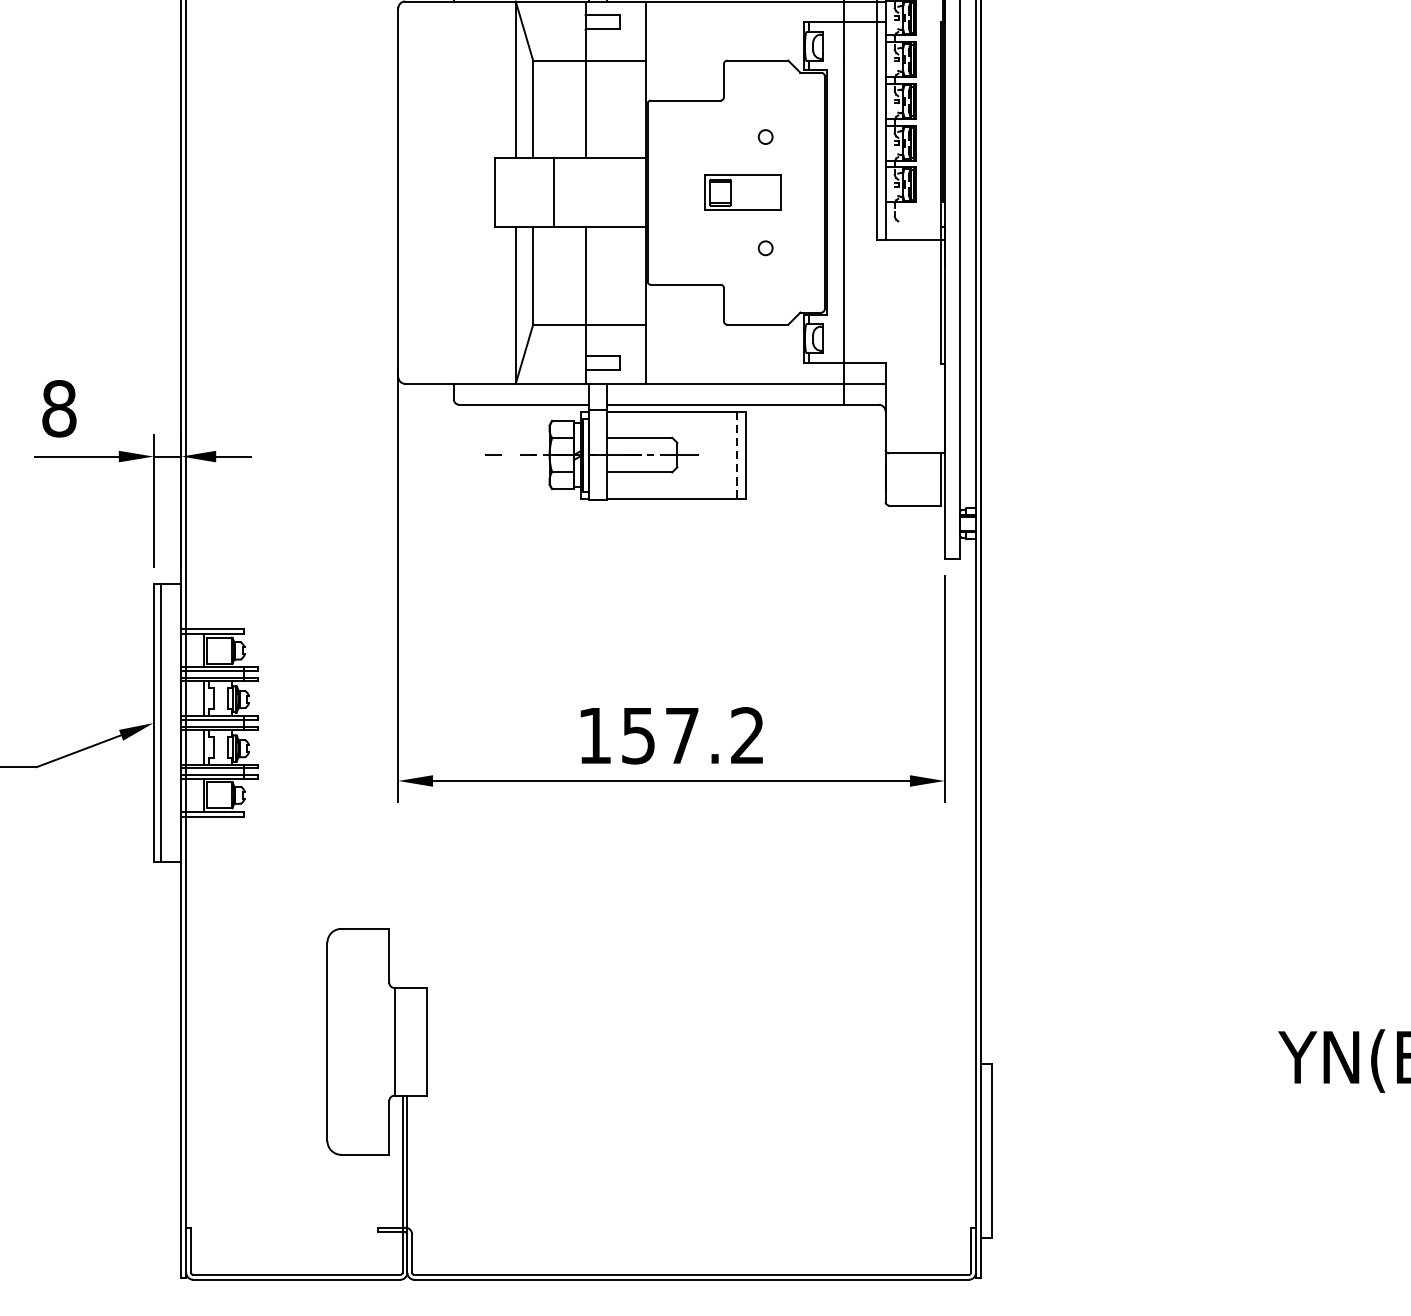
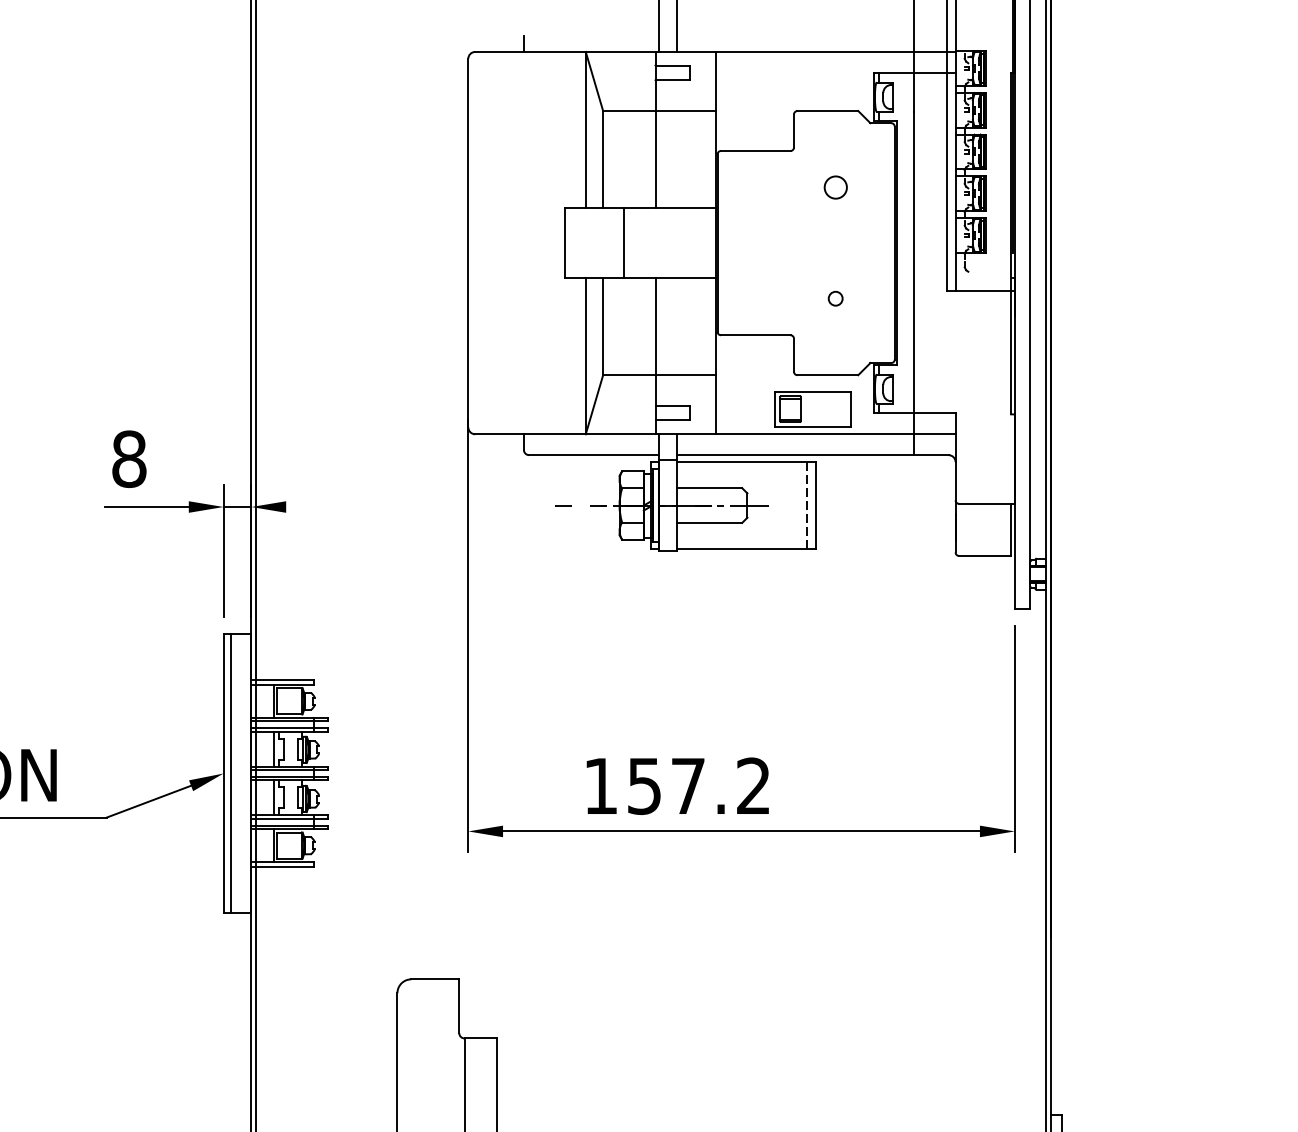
circle: (765, 136) -> (835, 186), size x1.6
part: (742, 192) -> (812, 408), moved
line: (233, 456) -> (303, 506), removed
text: (671, 735) -> (677, 785), moved

